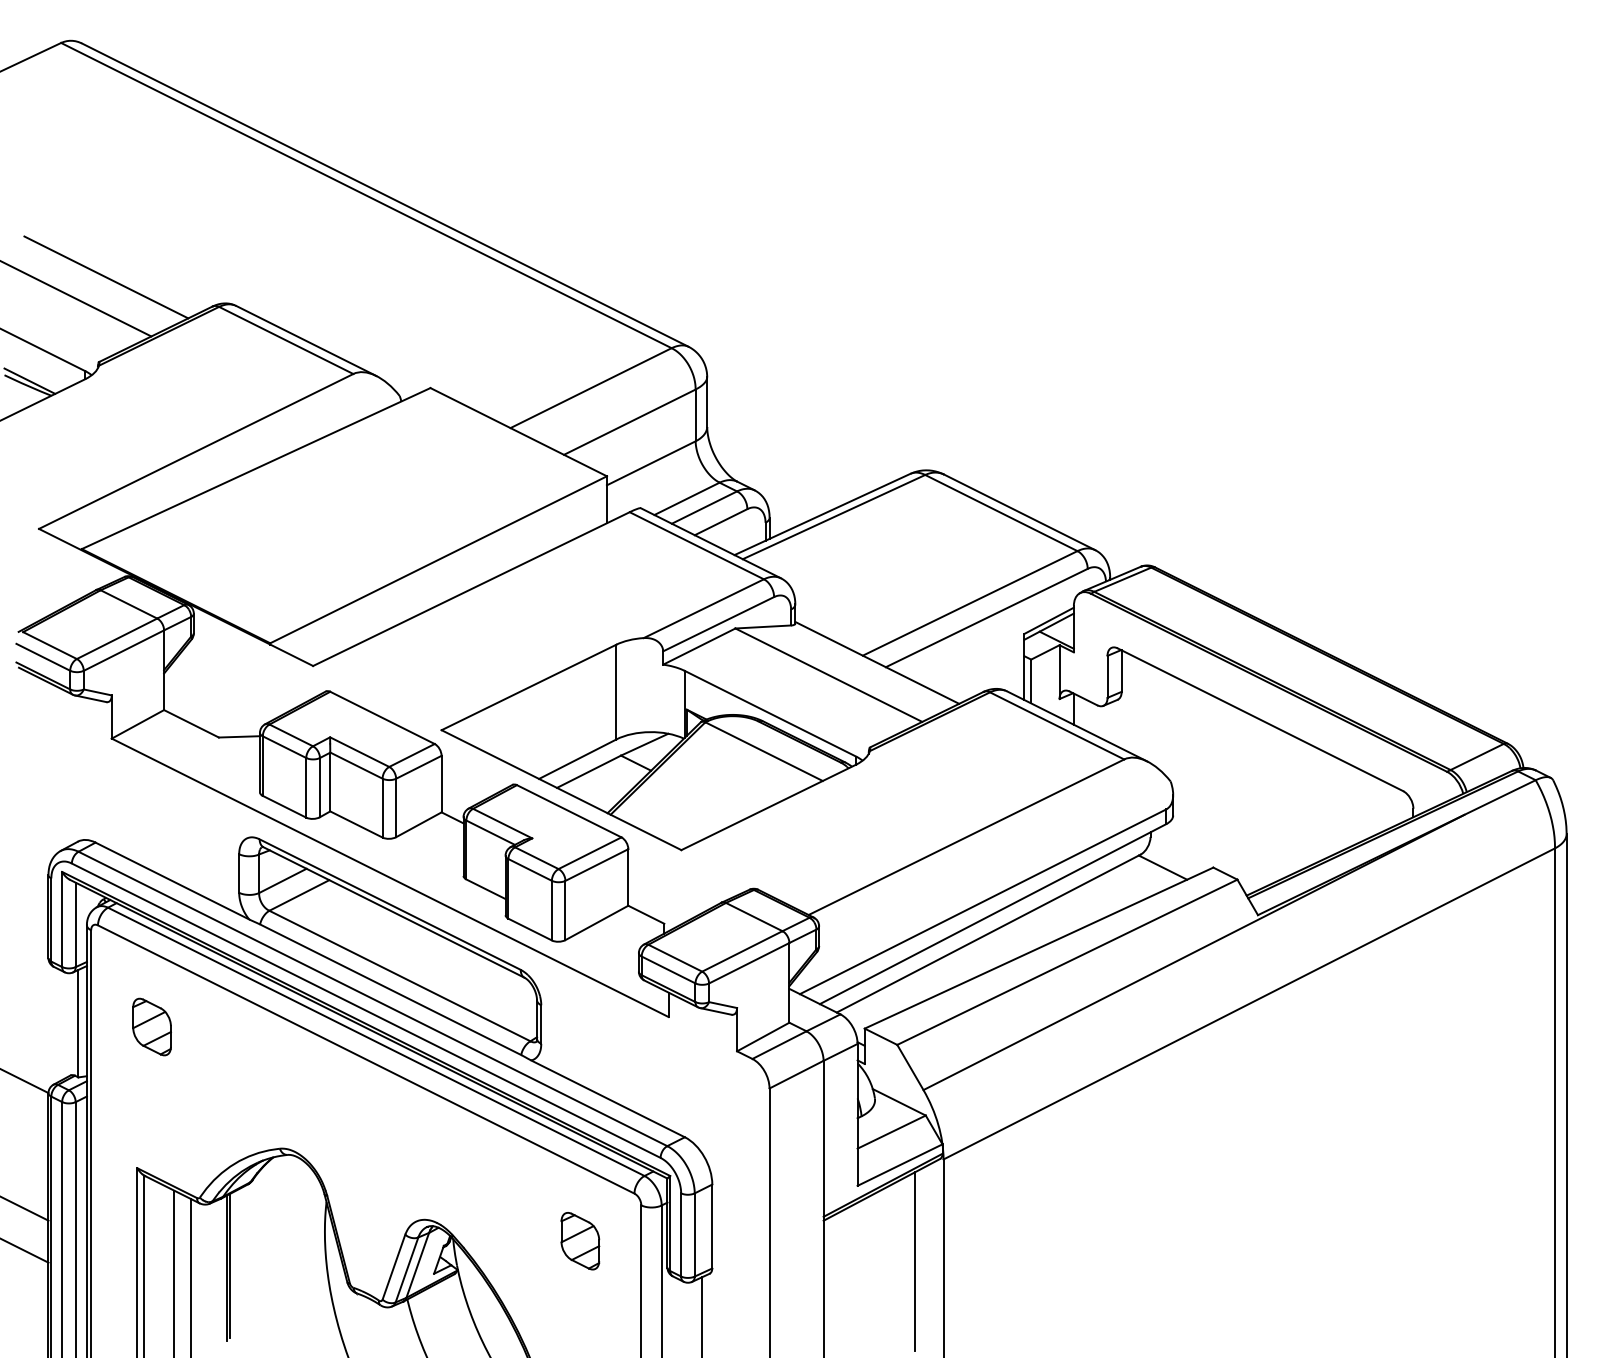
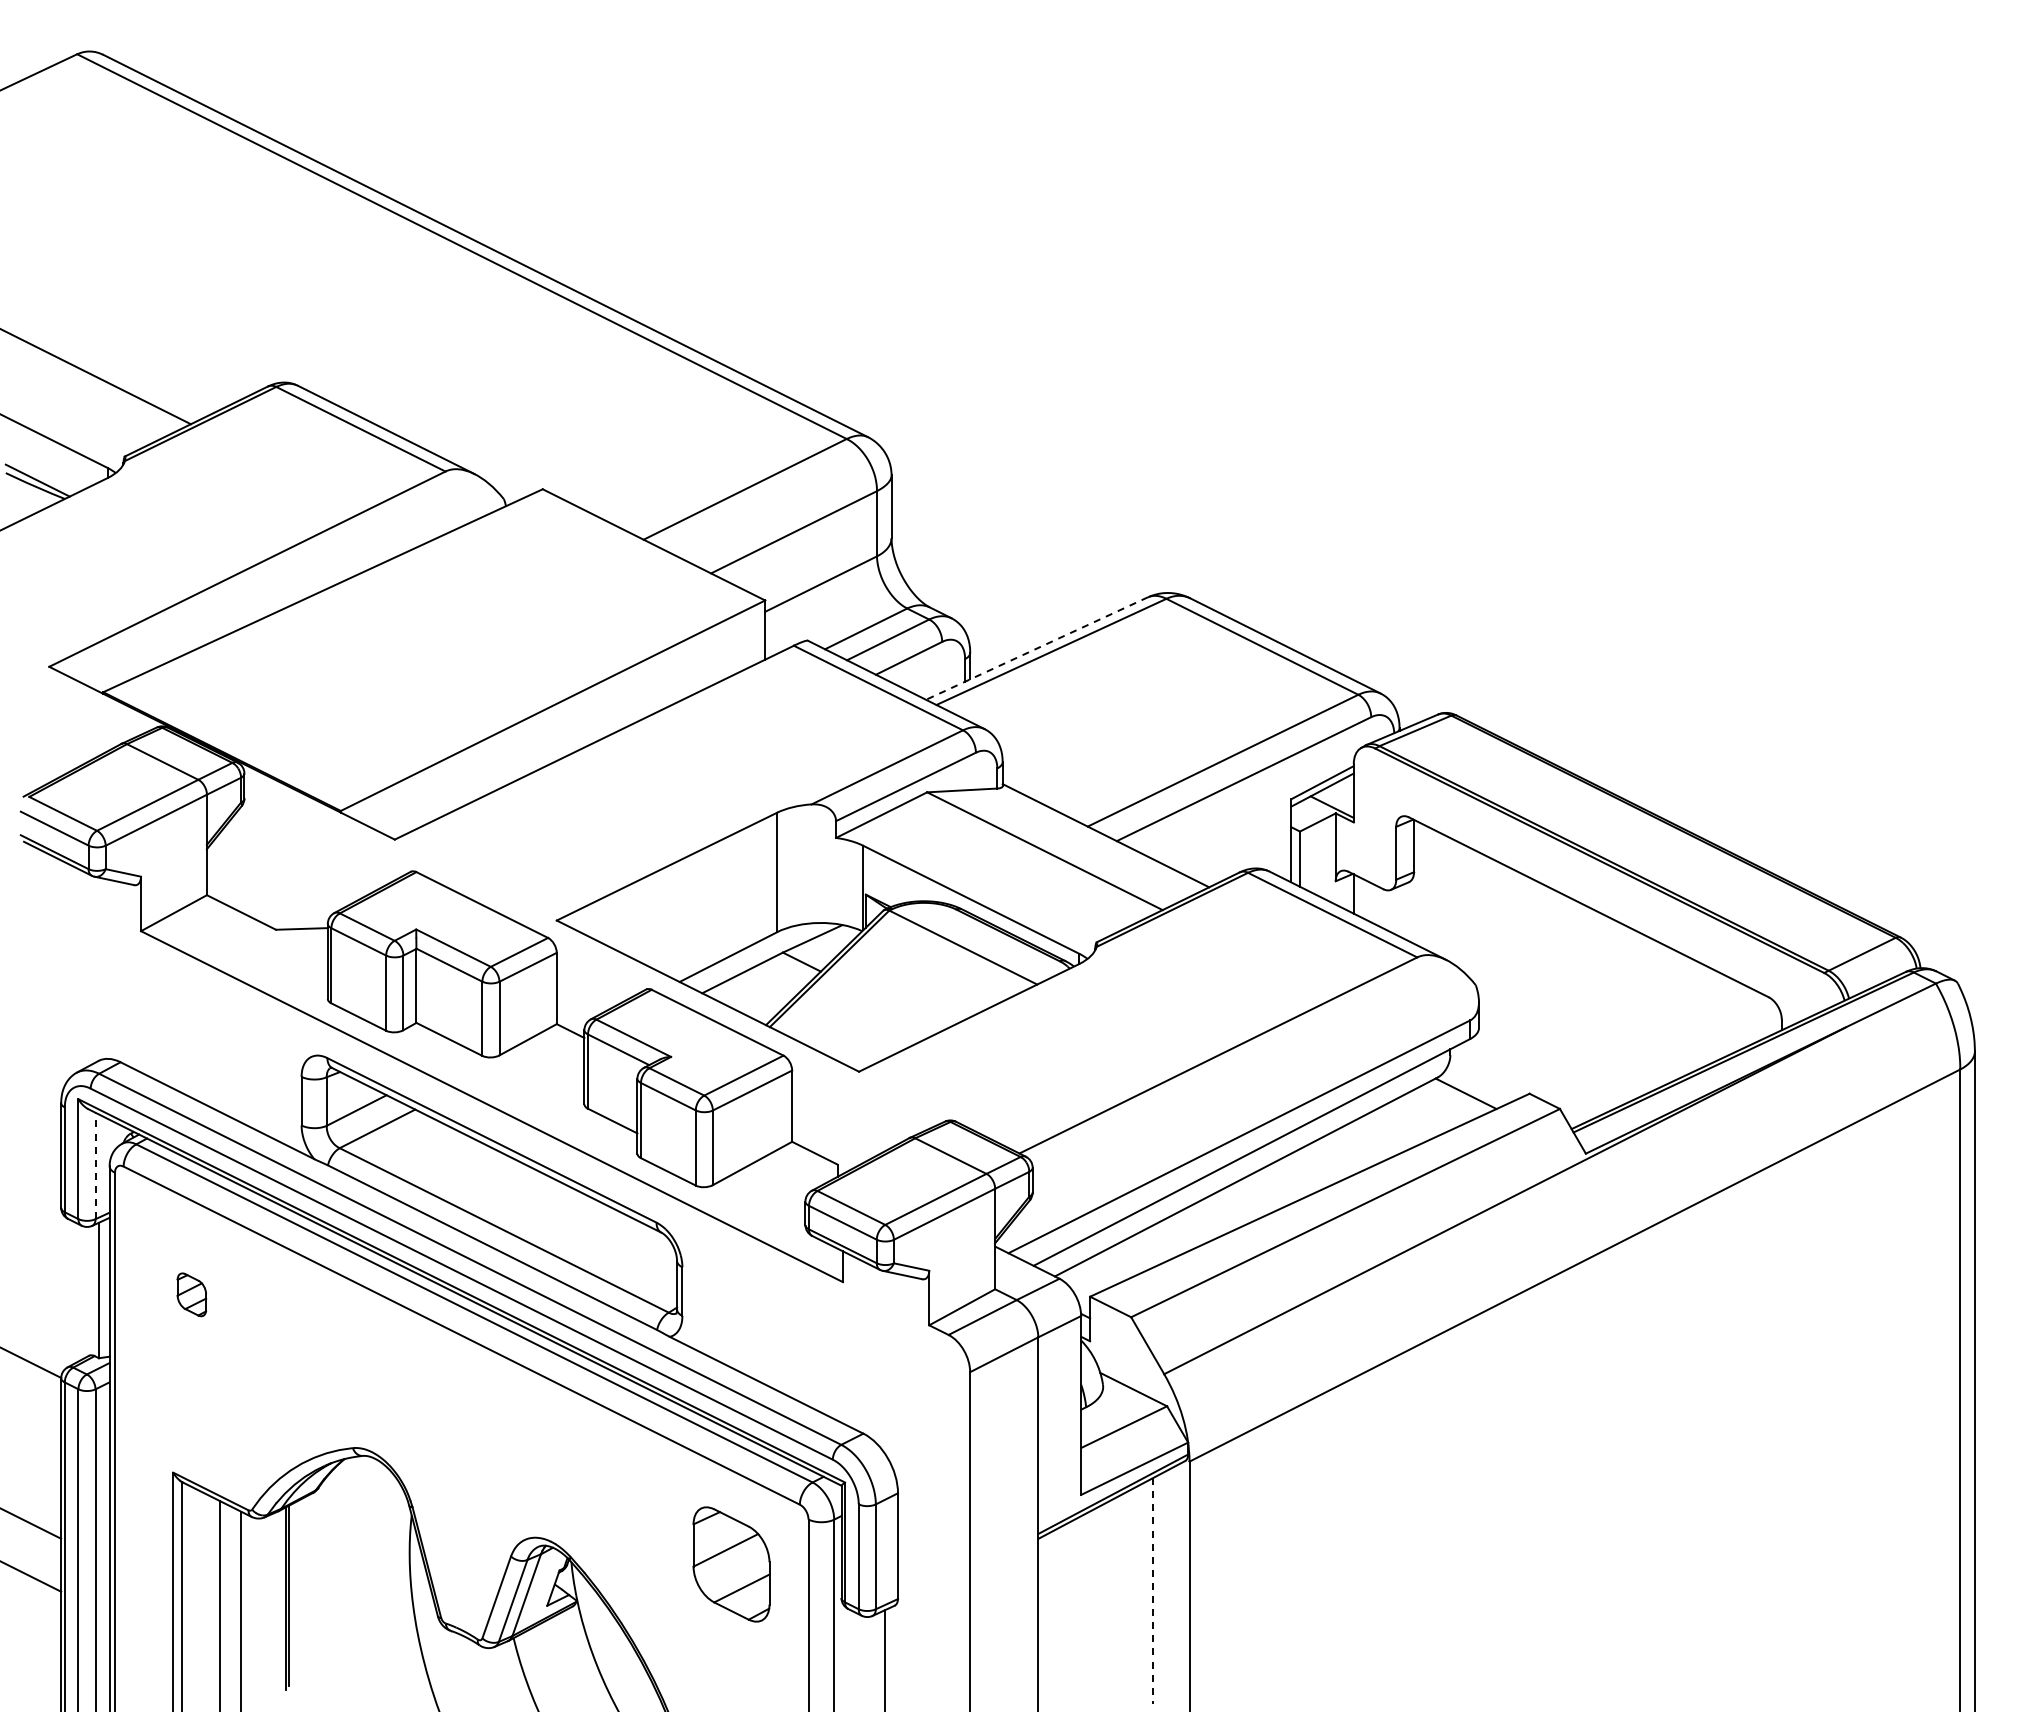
line: (105, 277) -> (133, 349), removed
line: (822, 514) -> (1036, 648), solid -> dashed
line: (75, 924) -> (95, 1165), solid -> dashed
part: (151, 1026) -> (191, 1294), size x0.6
part: (580, 1241) -> (731, 1564), size x1.6
line: (914, 1261) -> (1153, 1590), solid -> dashed

